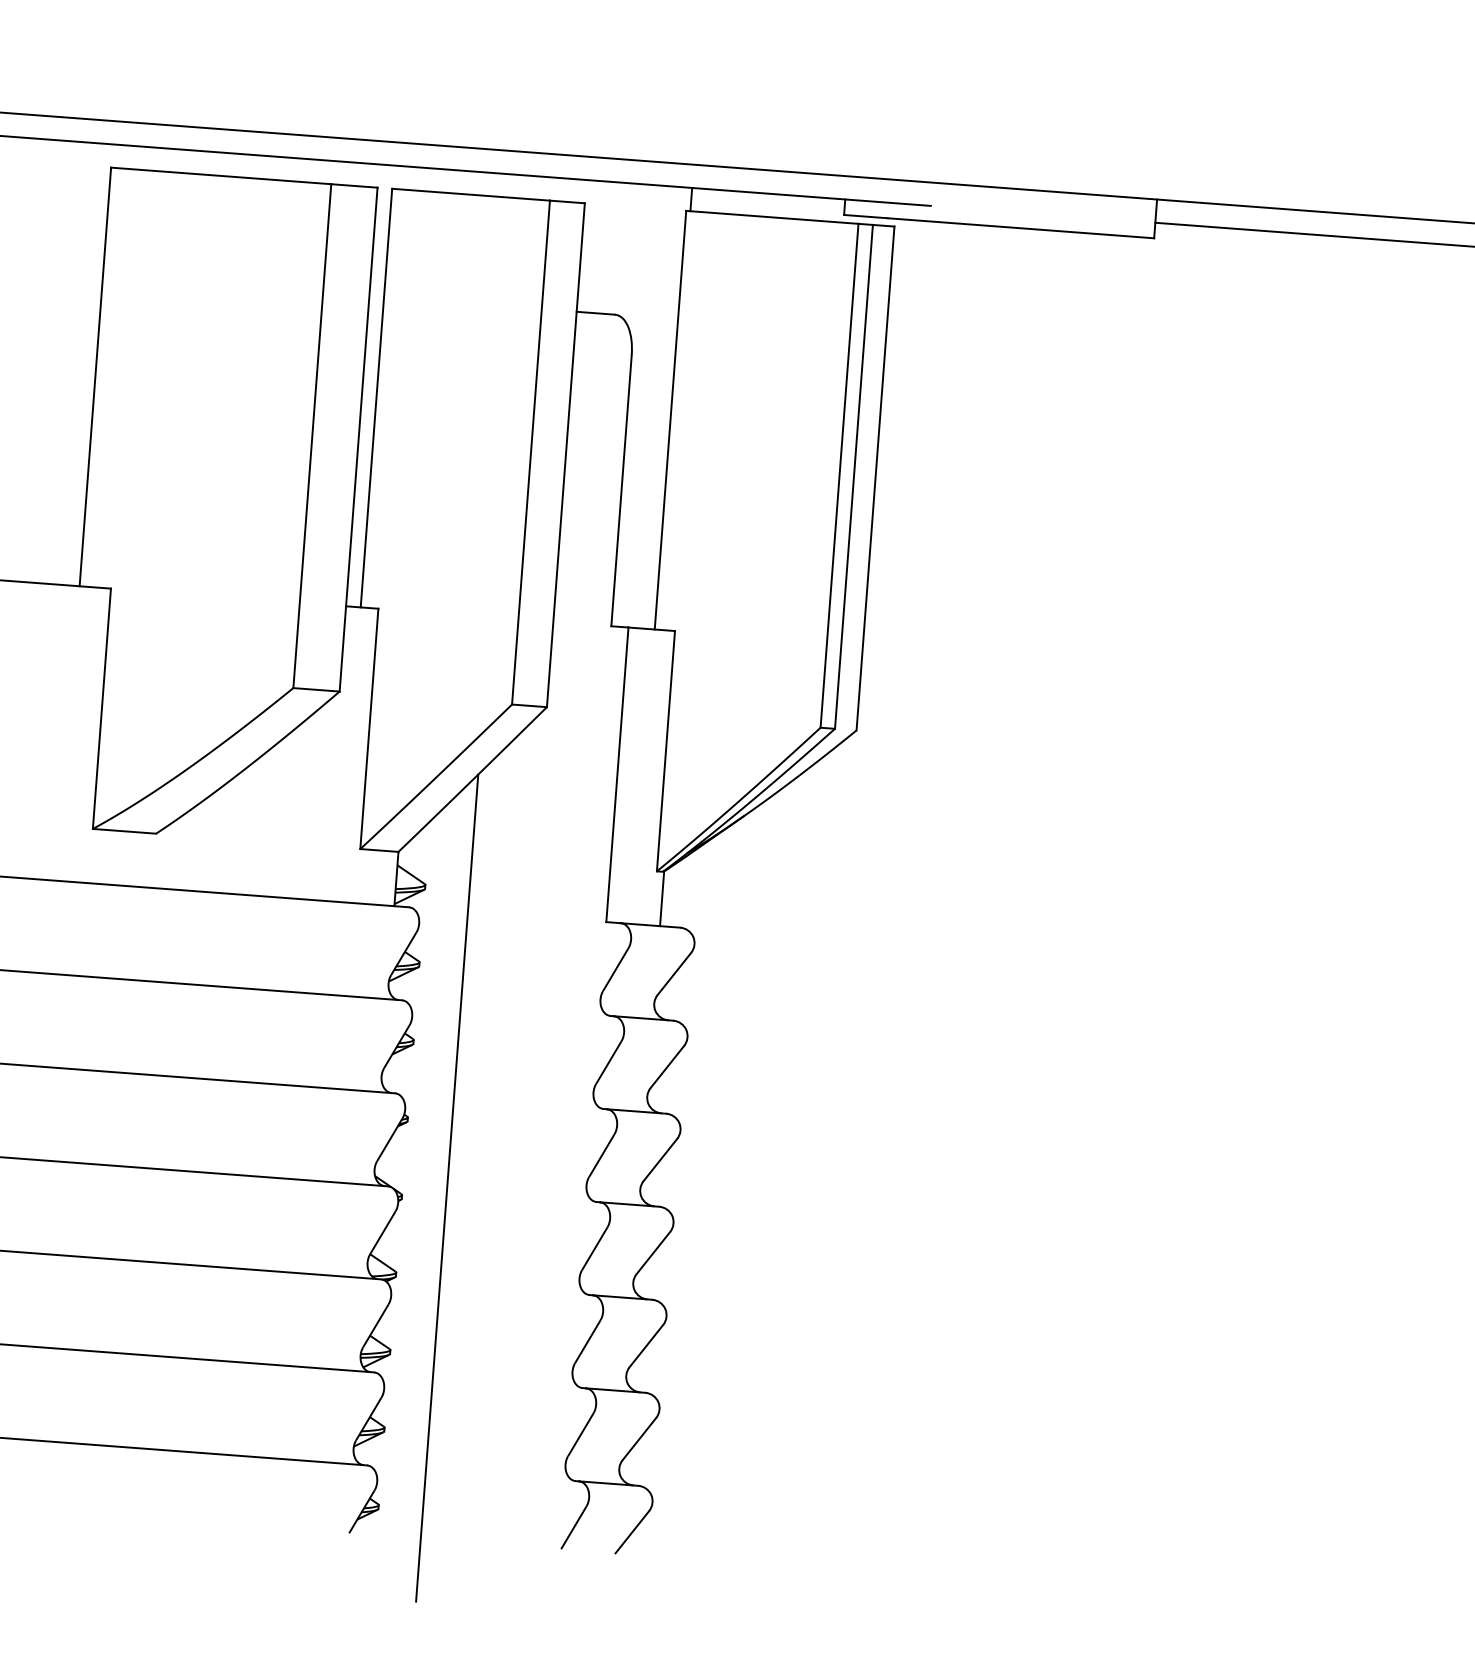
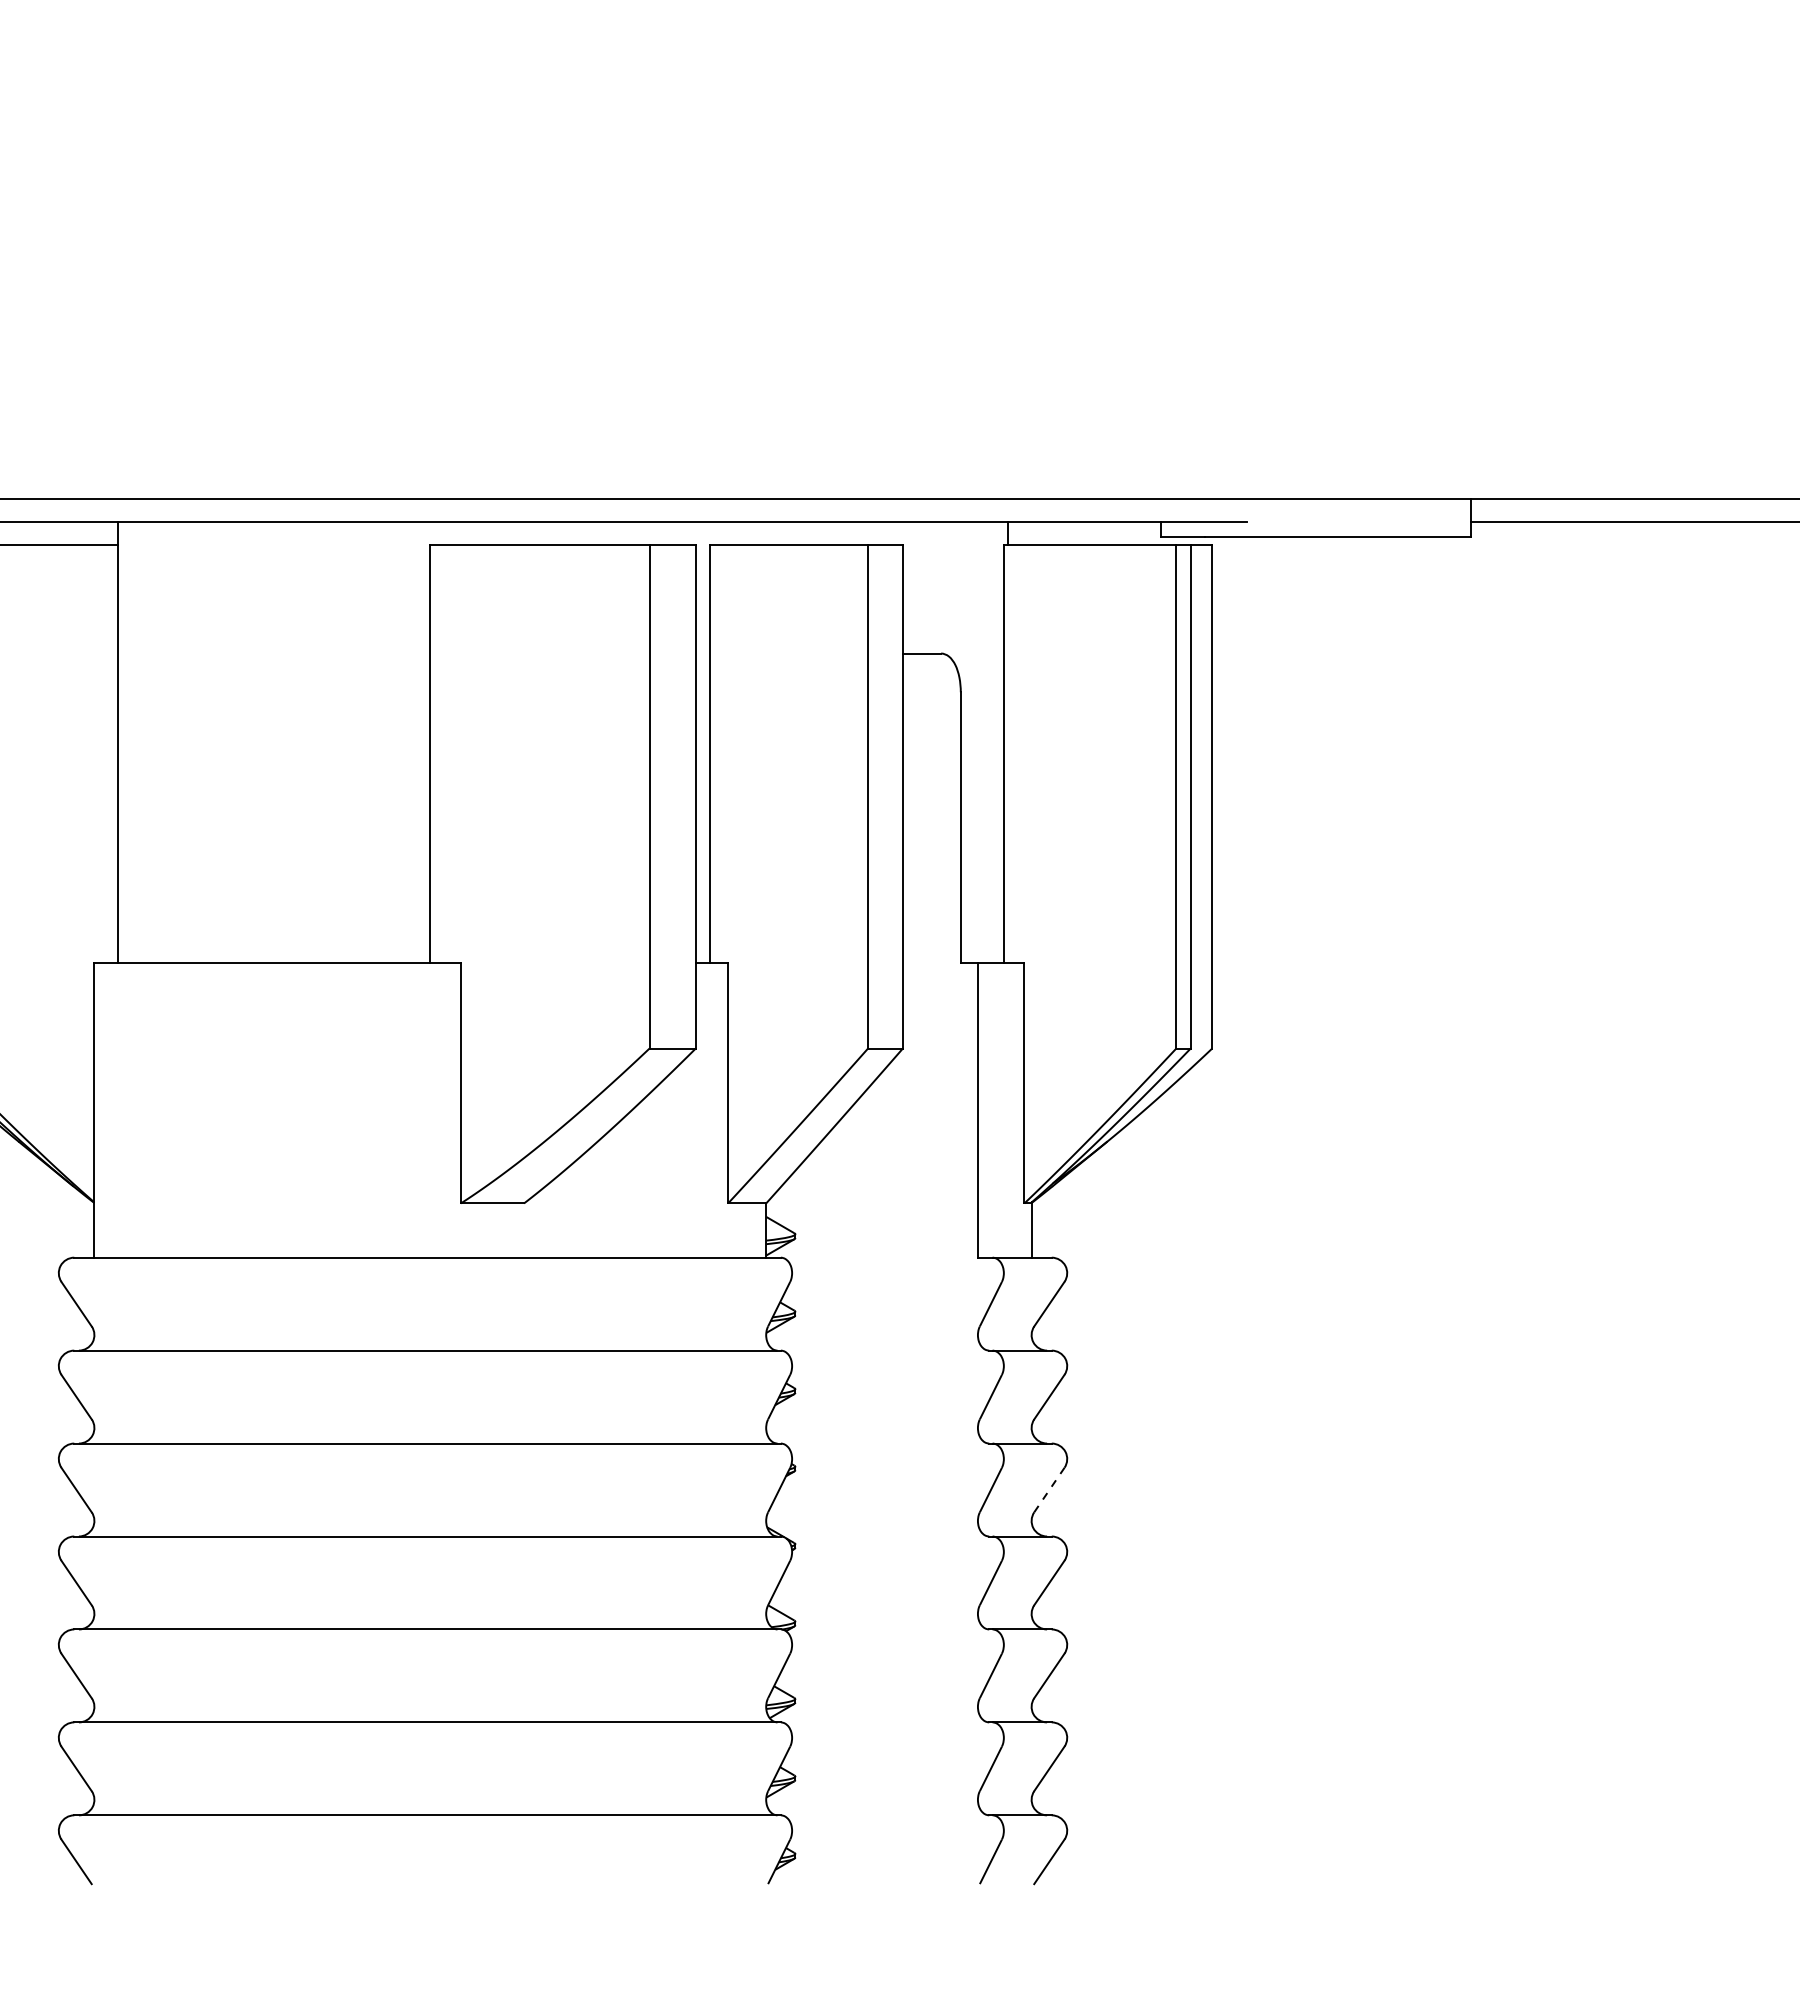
line: (660, 1160) -> (1049, 1490), solid -> dashed
line: (447, 1187) -> (839, 1533), removed

